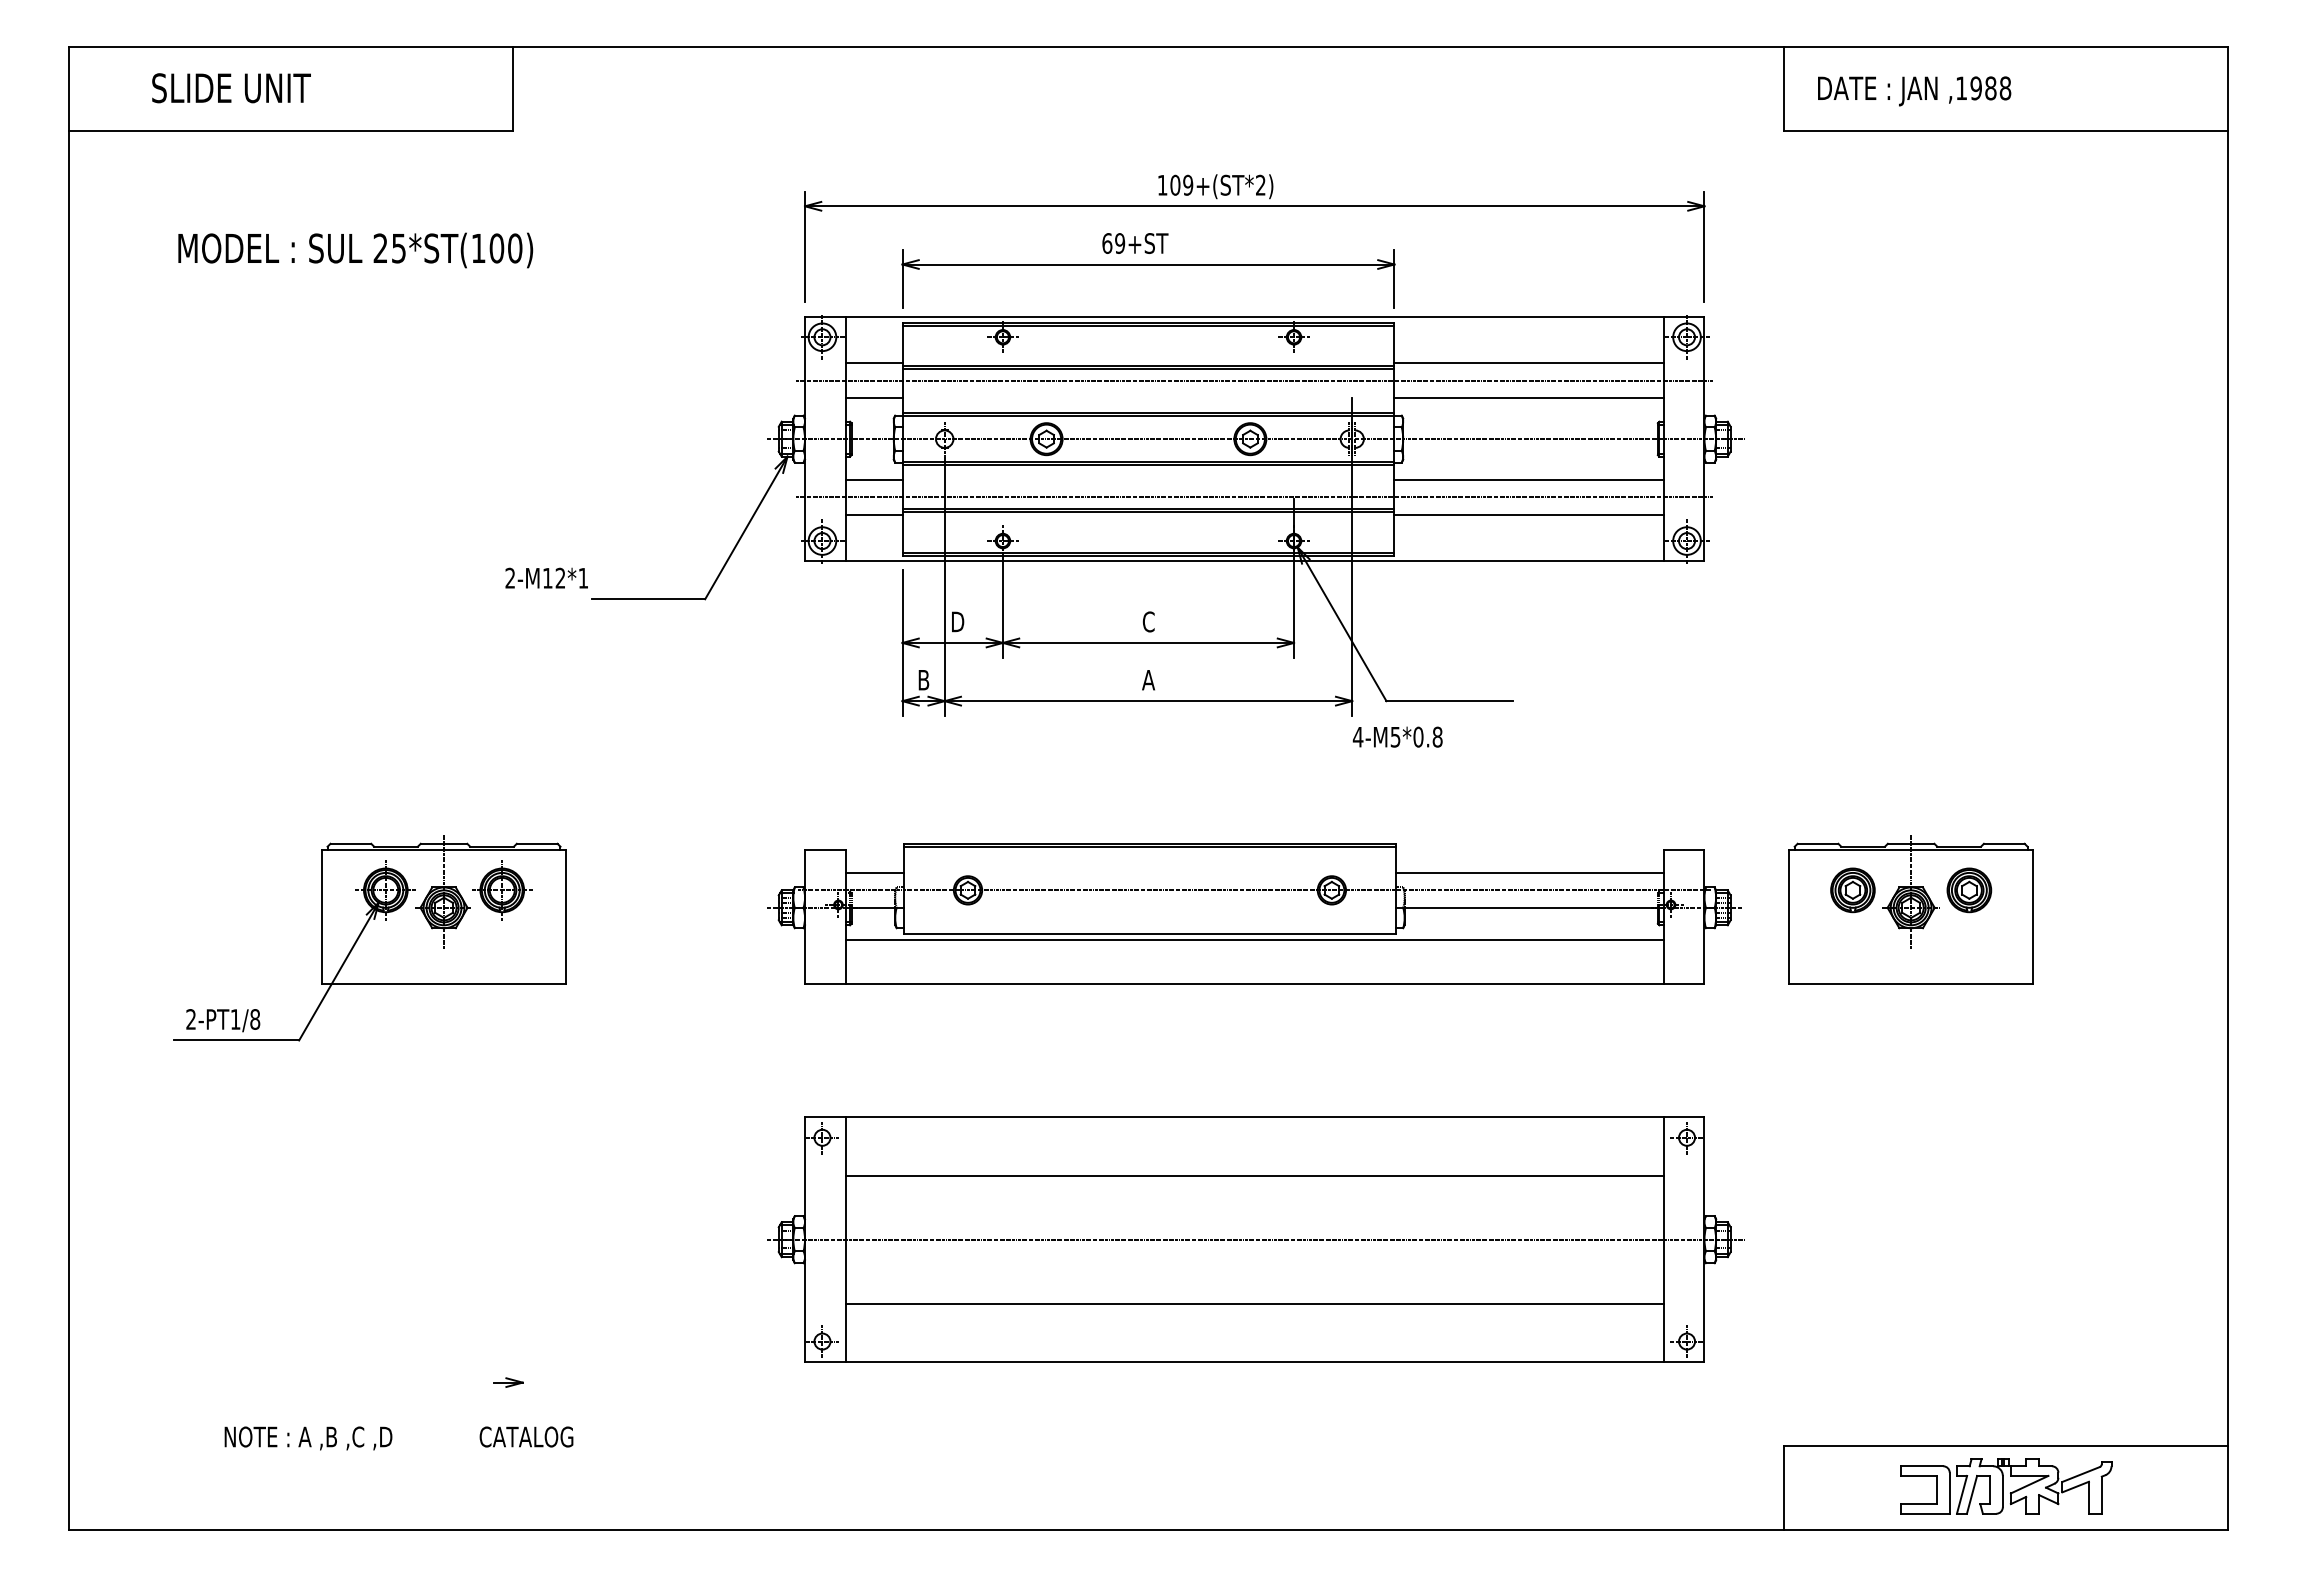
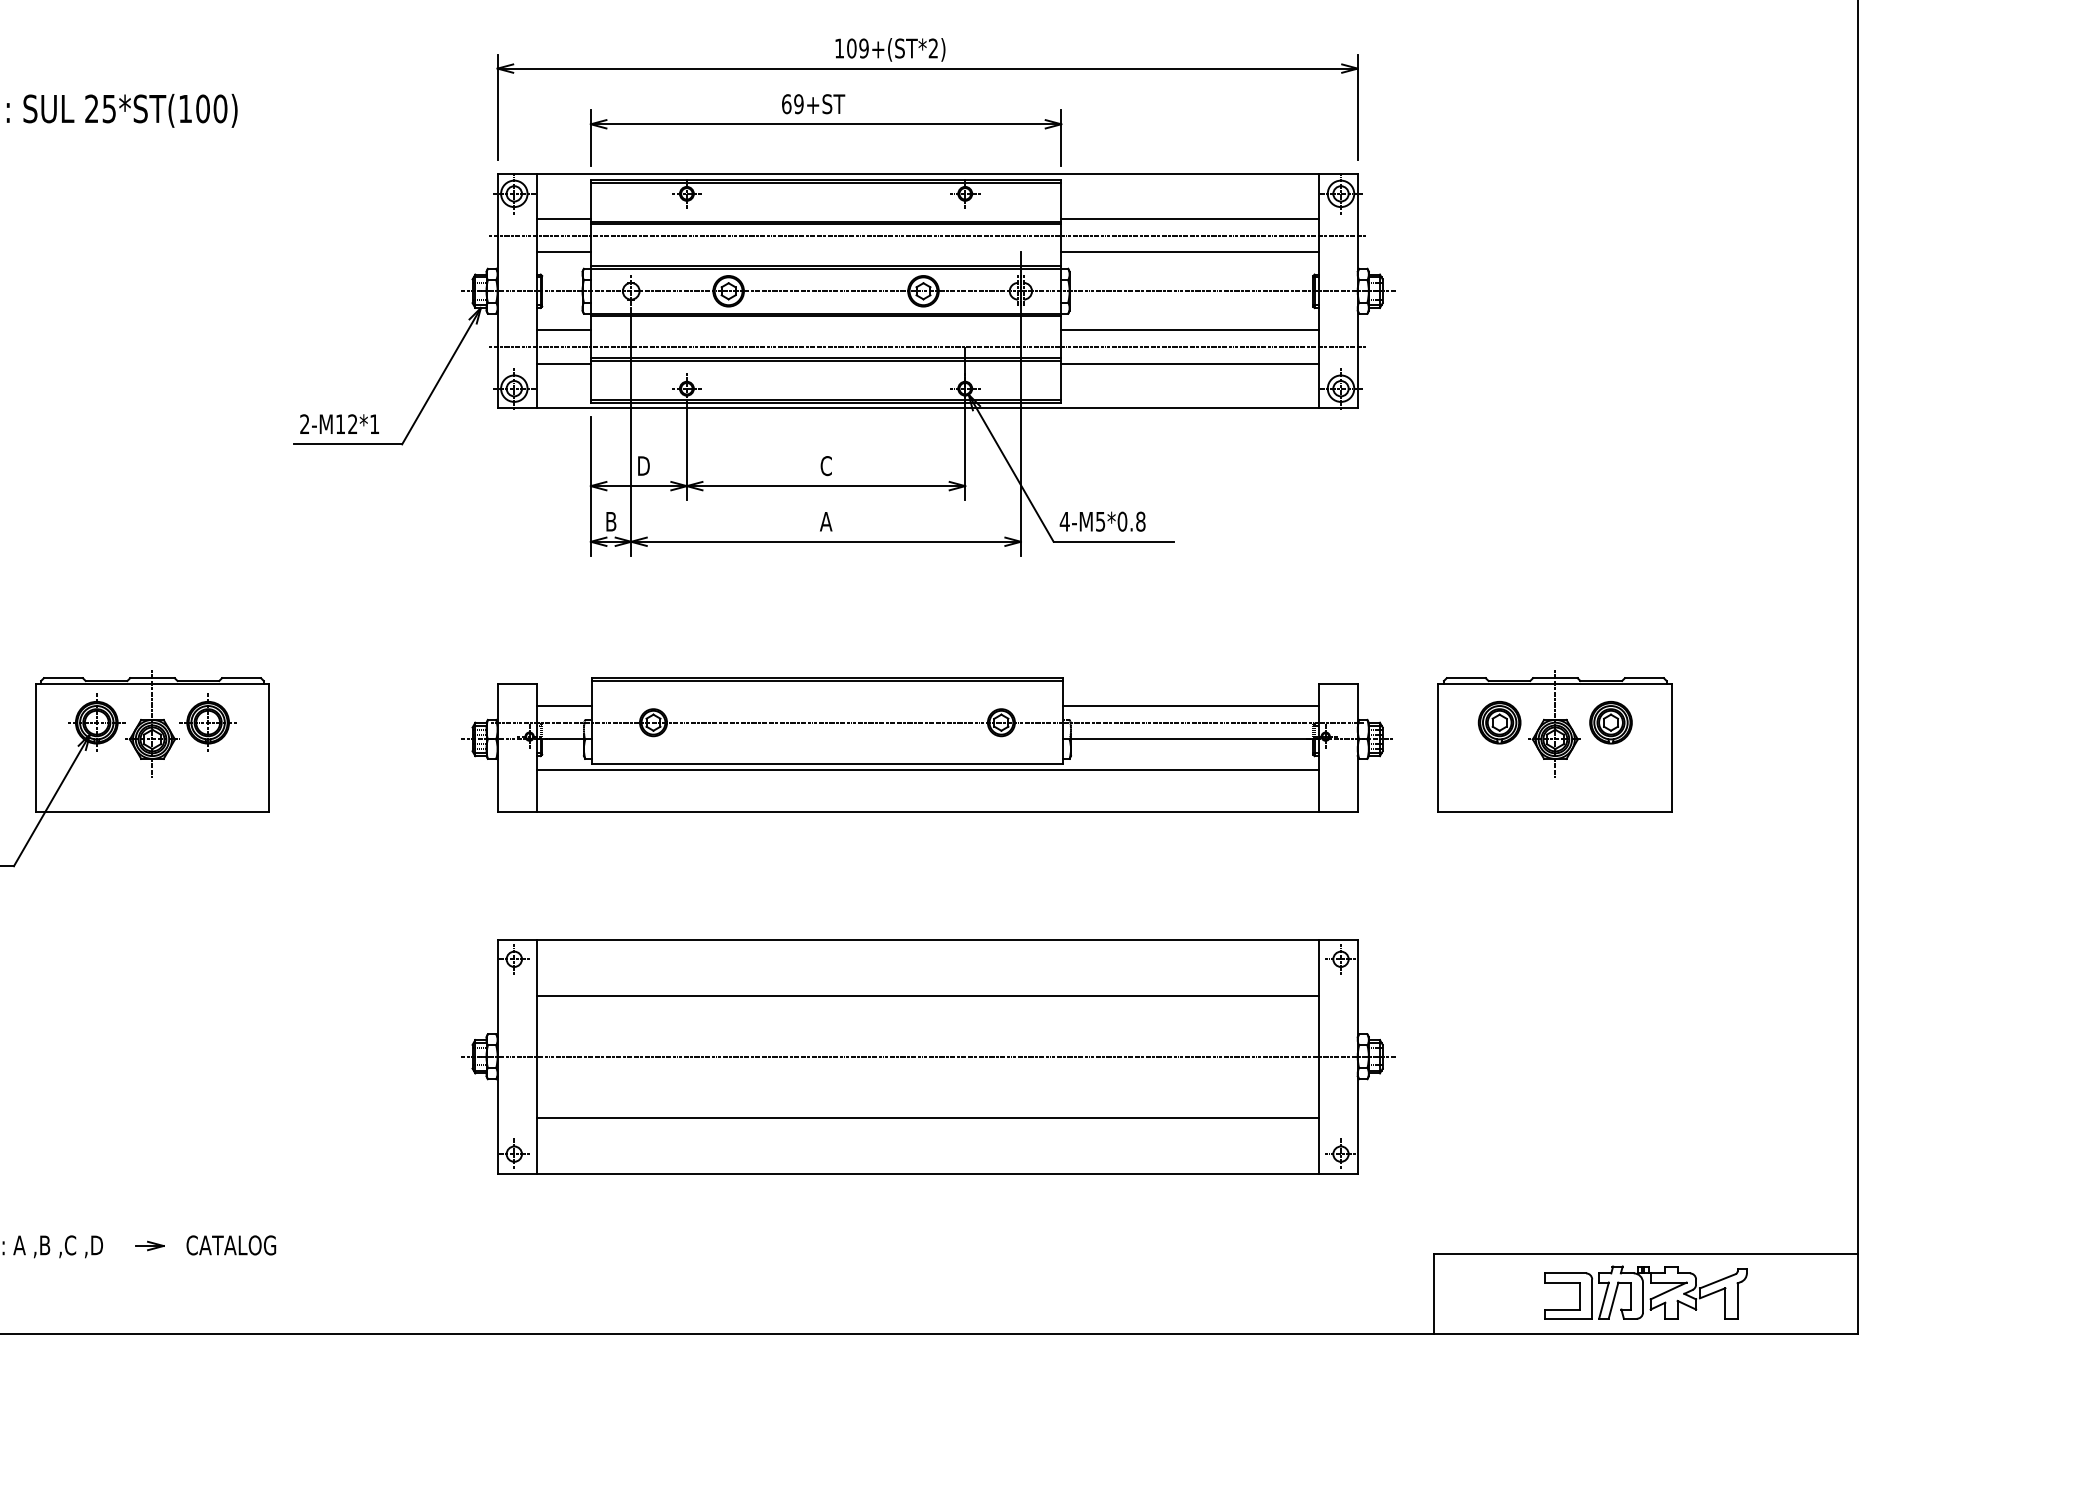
text: (546, 577) -> (339, 423), moved
text: (1397, 736) -> (1102, 521), moved
part: (508, 1382) -> (150, 1245), moved

